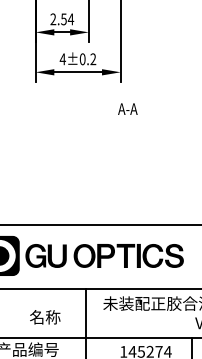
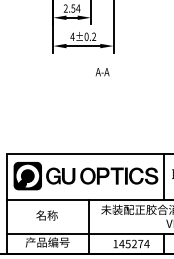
text: (127, 109) -> (102, 72), moved
line: (192, 256) -> (164, 176), added
text: (44, 317) -> (46, 215), moved

